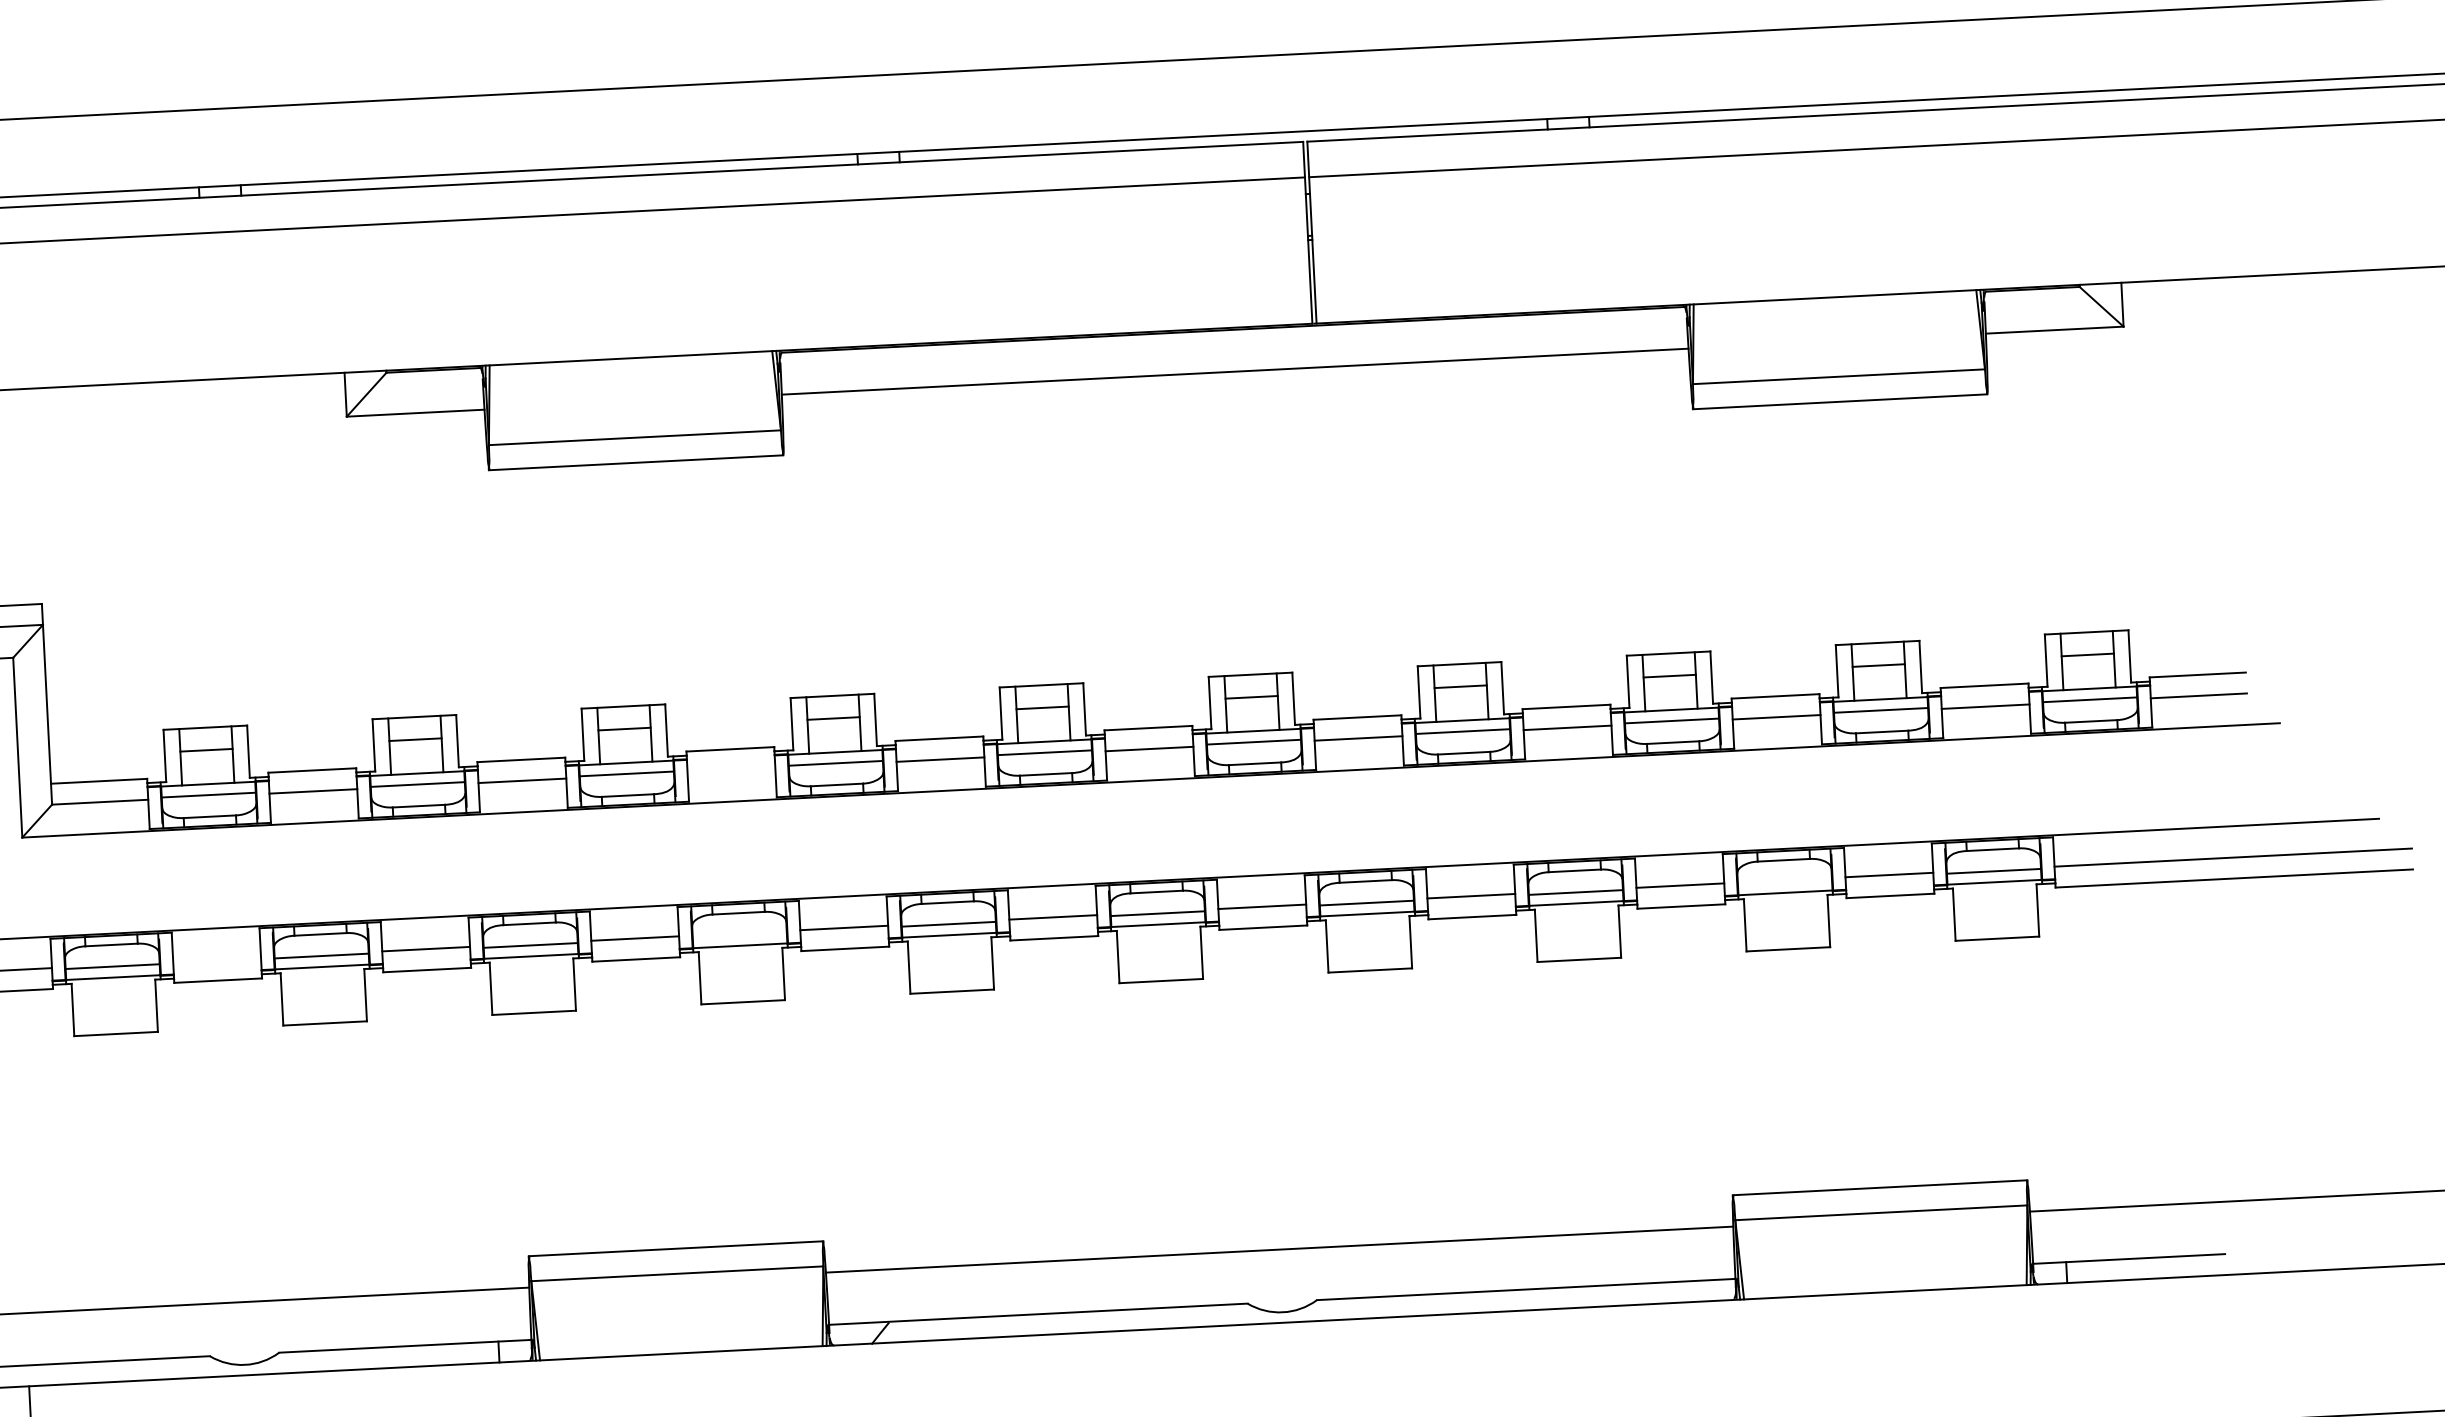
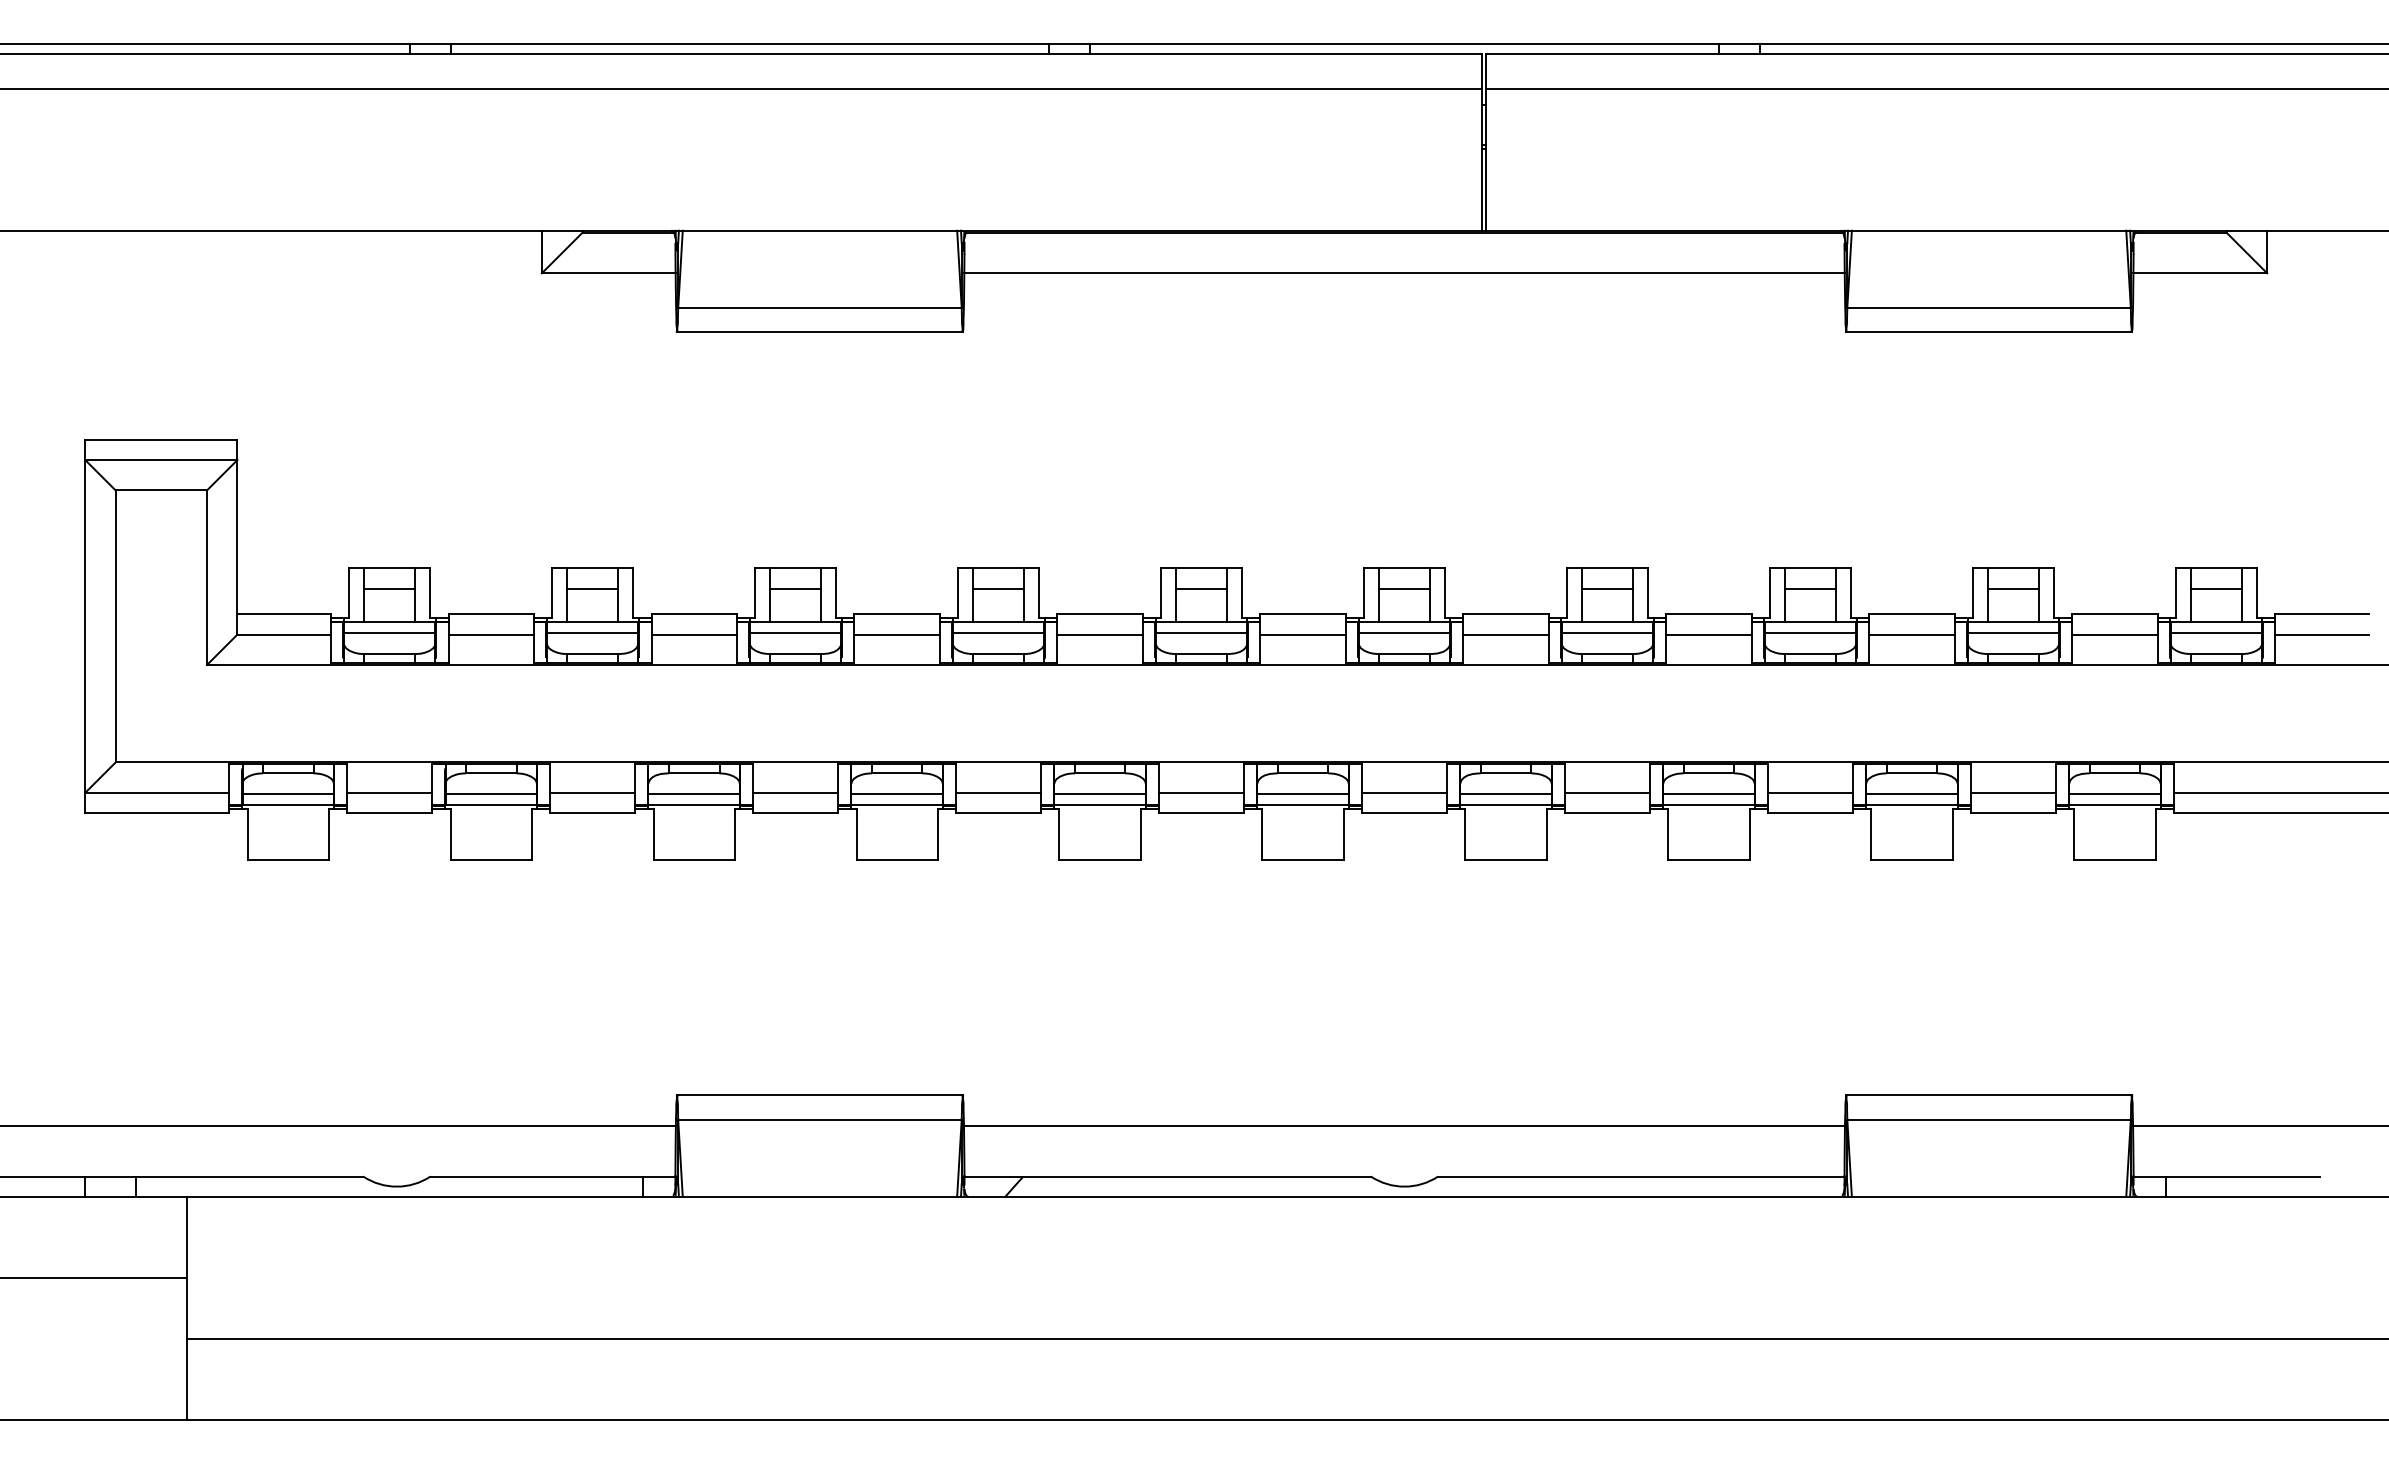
line: (730, 770) -> (896, 634), added
line: (1784, 882) -> (1911, 794), added
line: (739, 934) -> (896, 794), added
line: (216, 959) -> (389, 792), added

